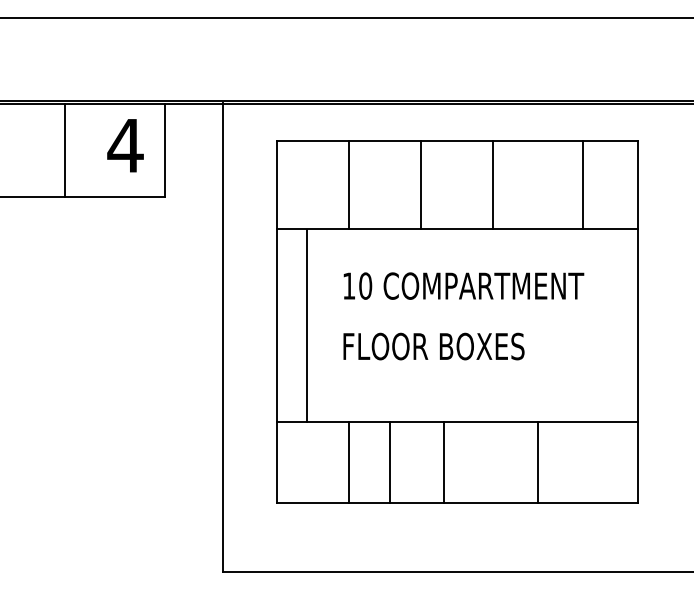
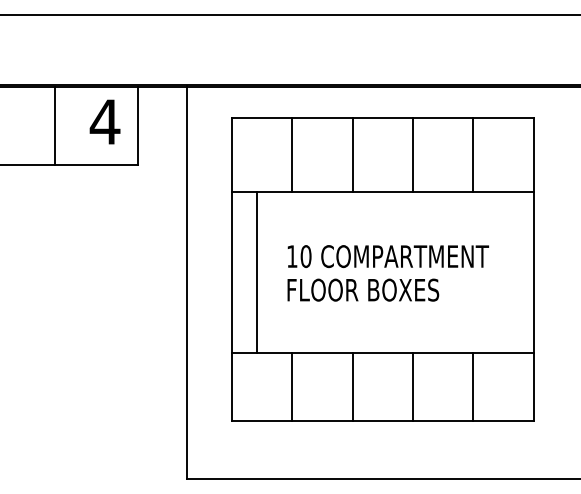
line: (583, 184) -> (473, 154), moved
text: (462, 286) -> (387, 256), moved
line: (390, 462) -> (352, 387), moved
line: (443, 462) -> (412, 387), moved
line: (538, 462) -> (473, 387), moved

